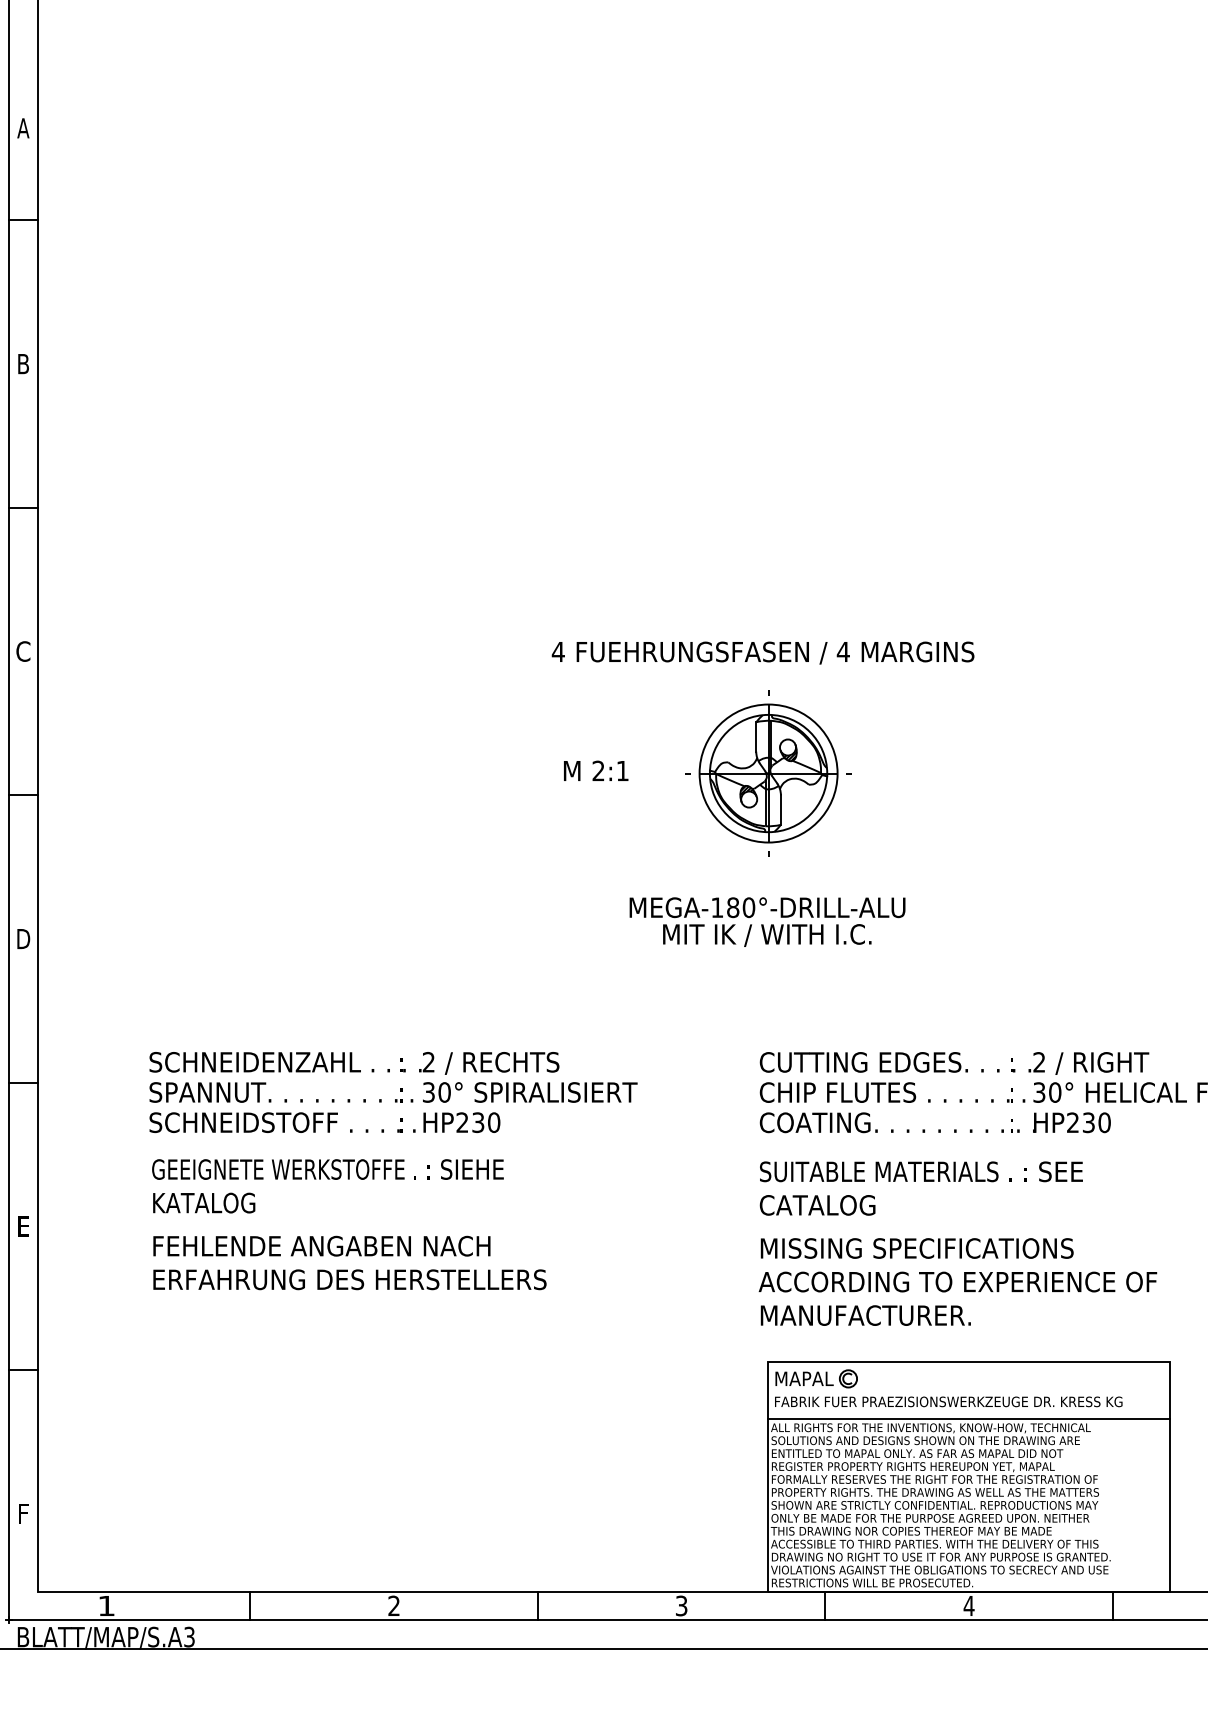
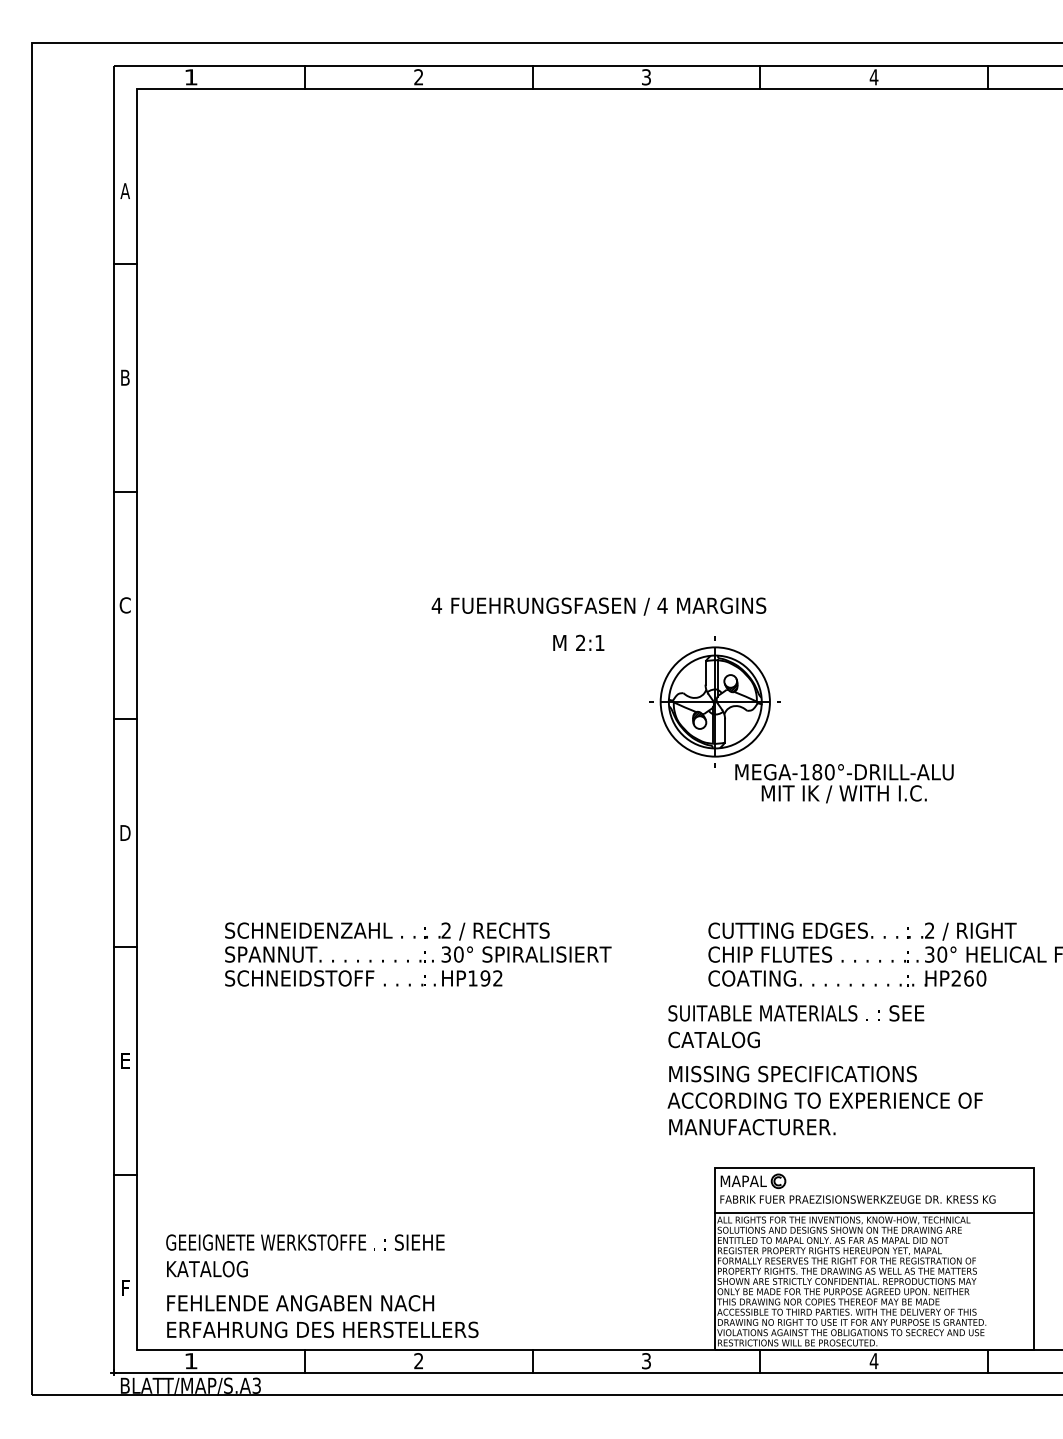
text: (762, 652) -> (598, 606), moved
text: (595, 770) -> (578, 642), moved
text: (767, 921) -> (844, 783), moved
text: (478, 1122) -> (485, 978), HP230 -> HP192
text: (1088, 1122) -> (968, 978), HP230 -> HP260
text: (349, 1225) -> (322, 1286), moved
text: (956, 1243) -> (824, 1070), moved

